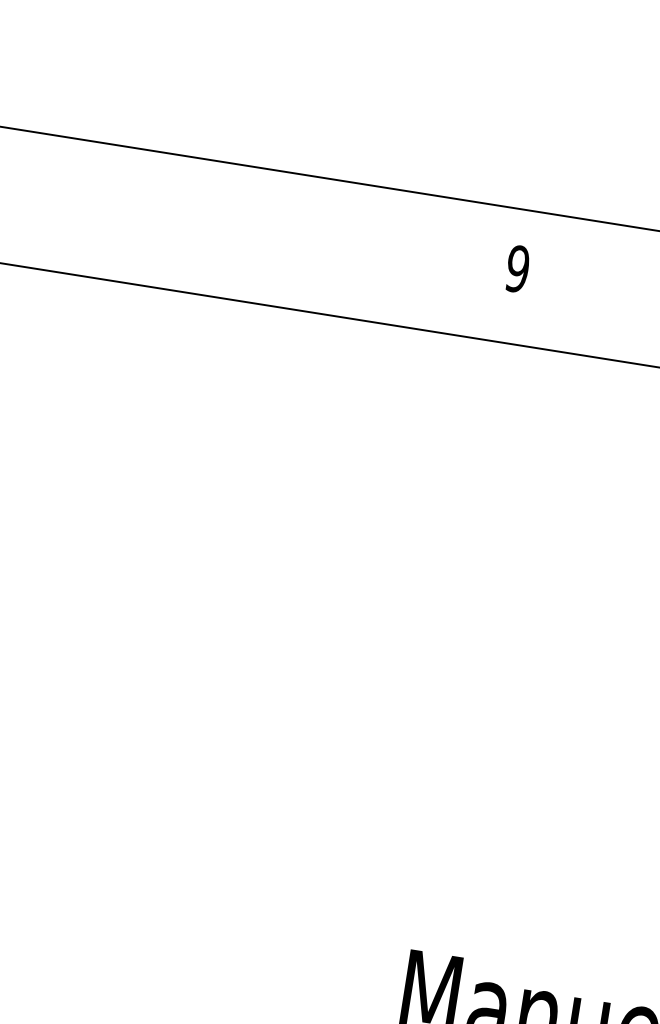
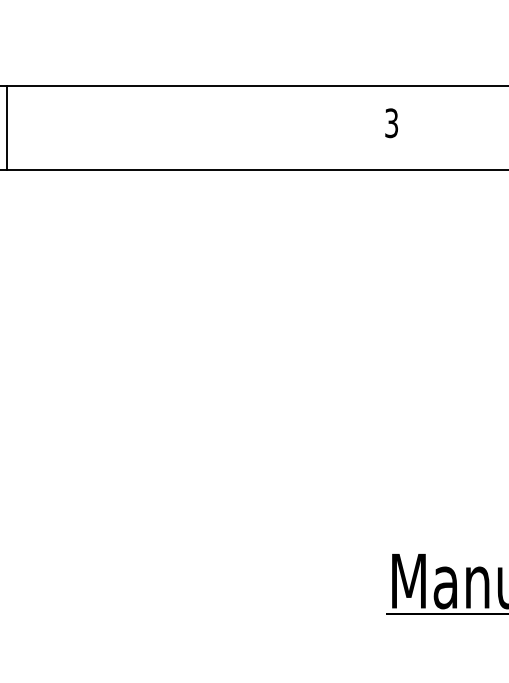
text: (517, 267) -> (391, 122), 9 -> 3

